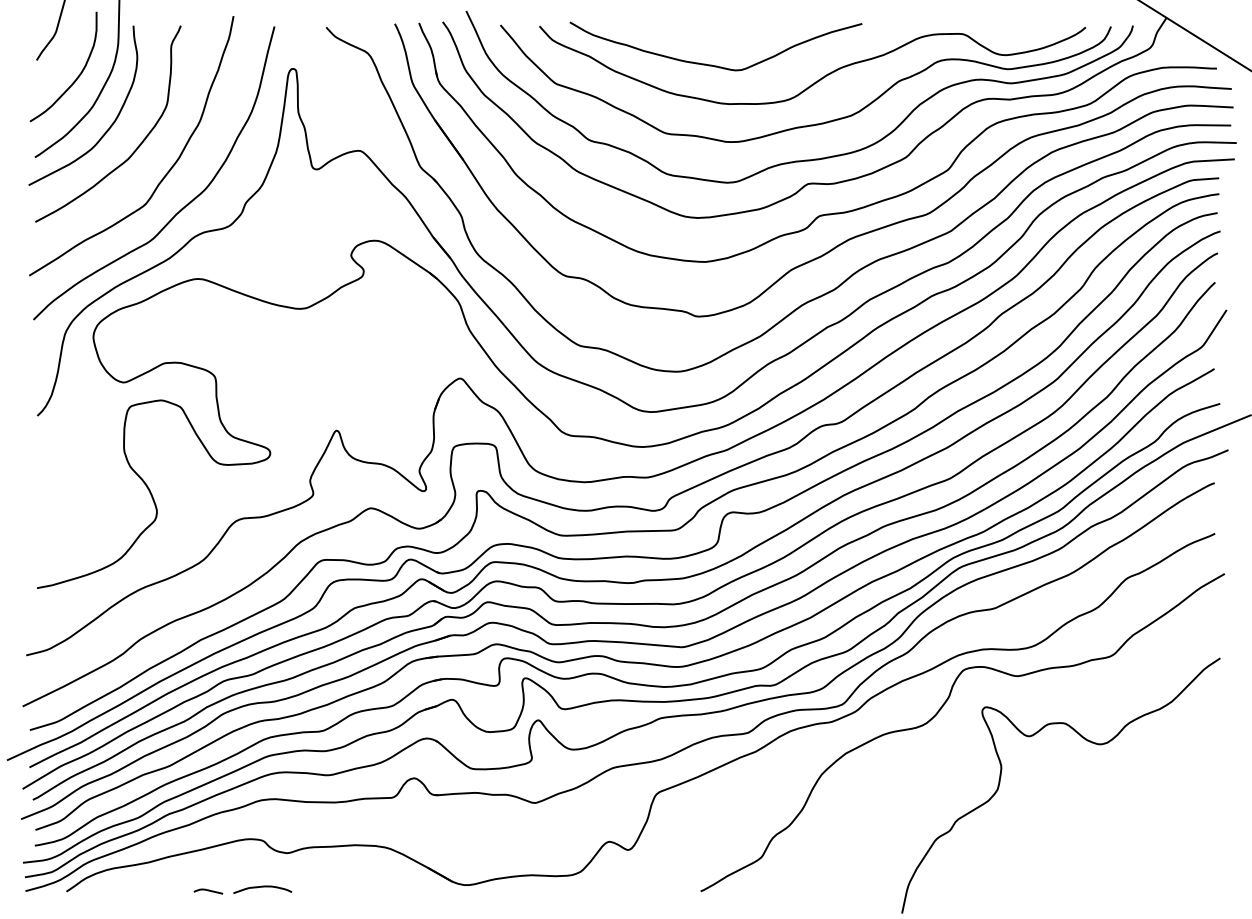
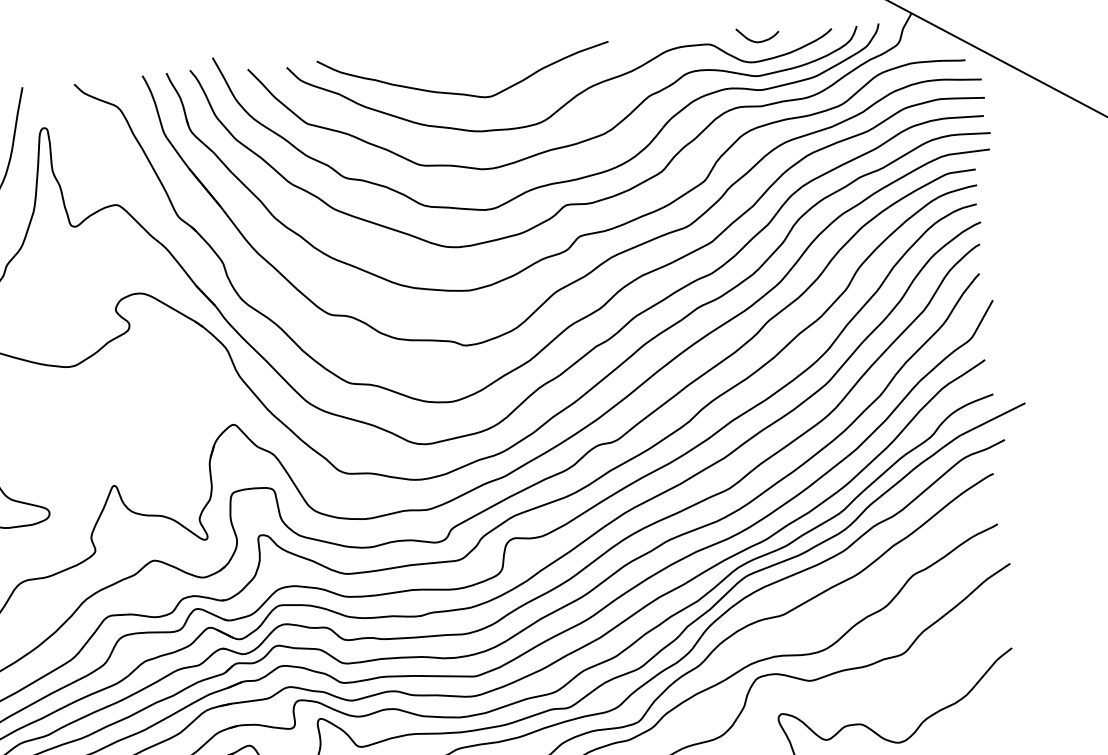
curve: (1011, 34) -> (758, 41), added

